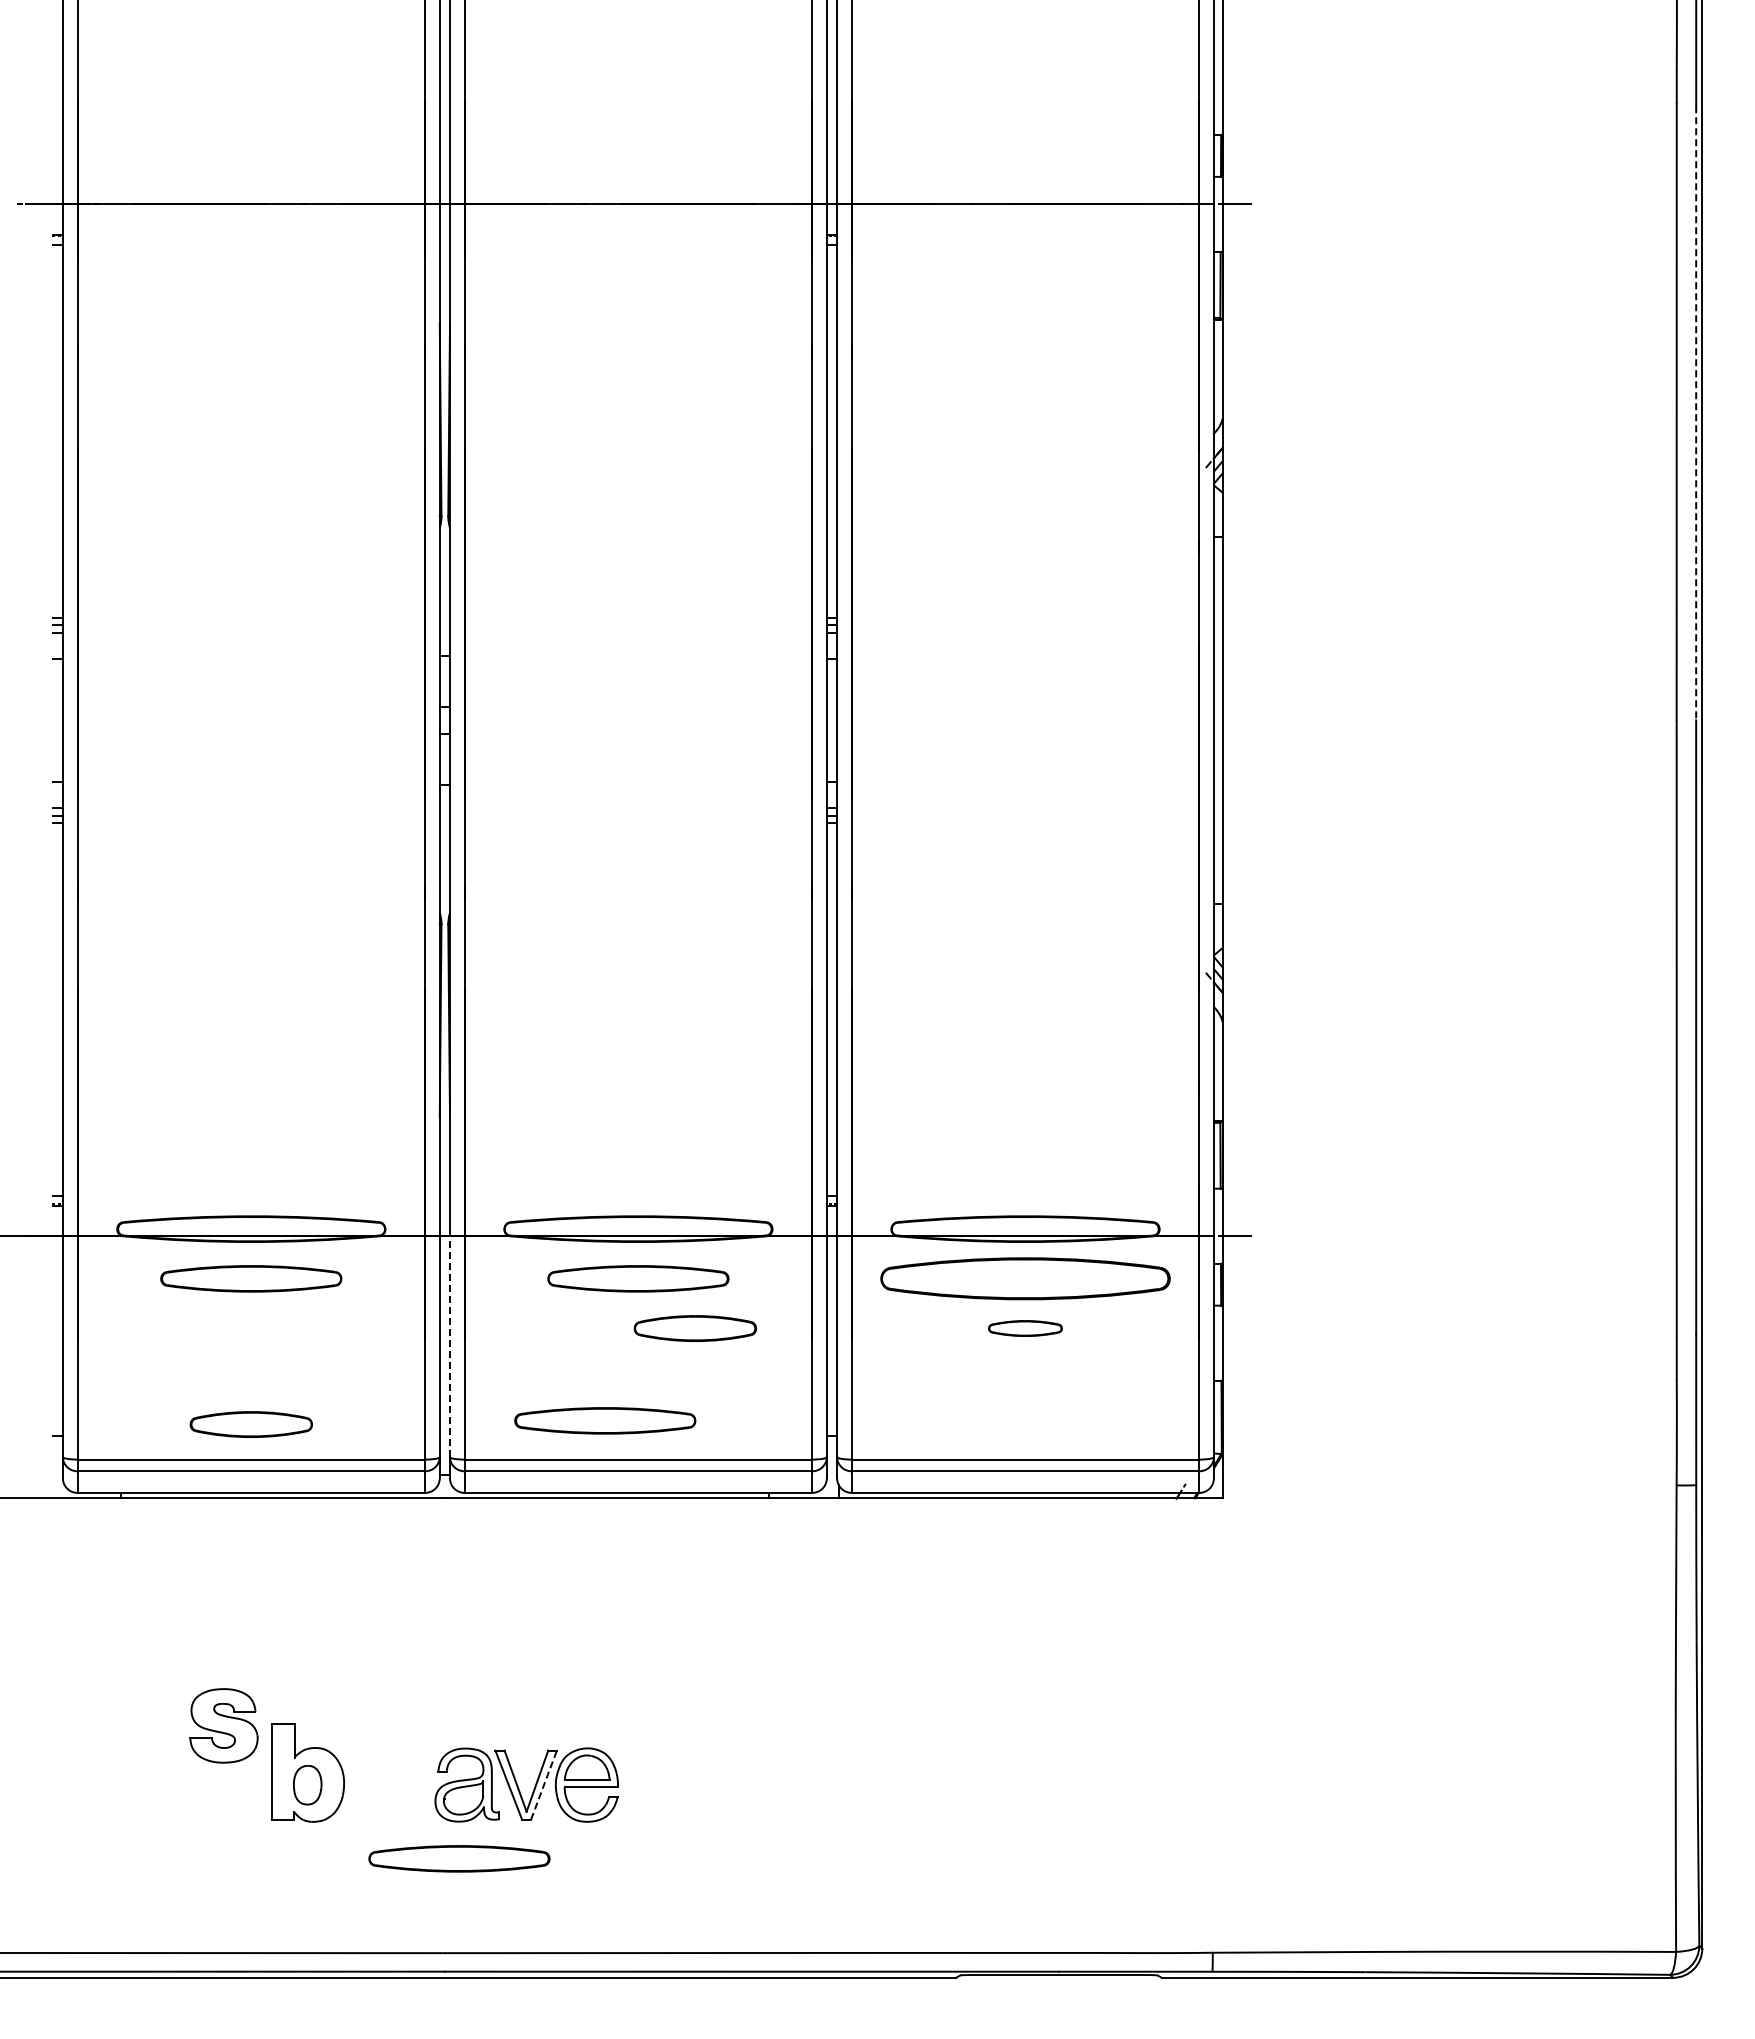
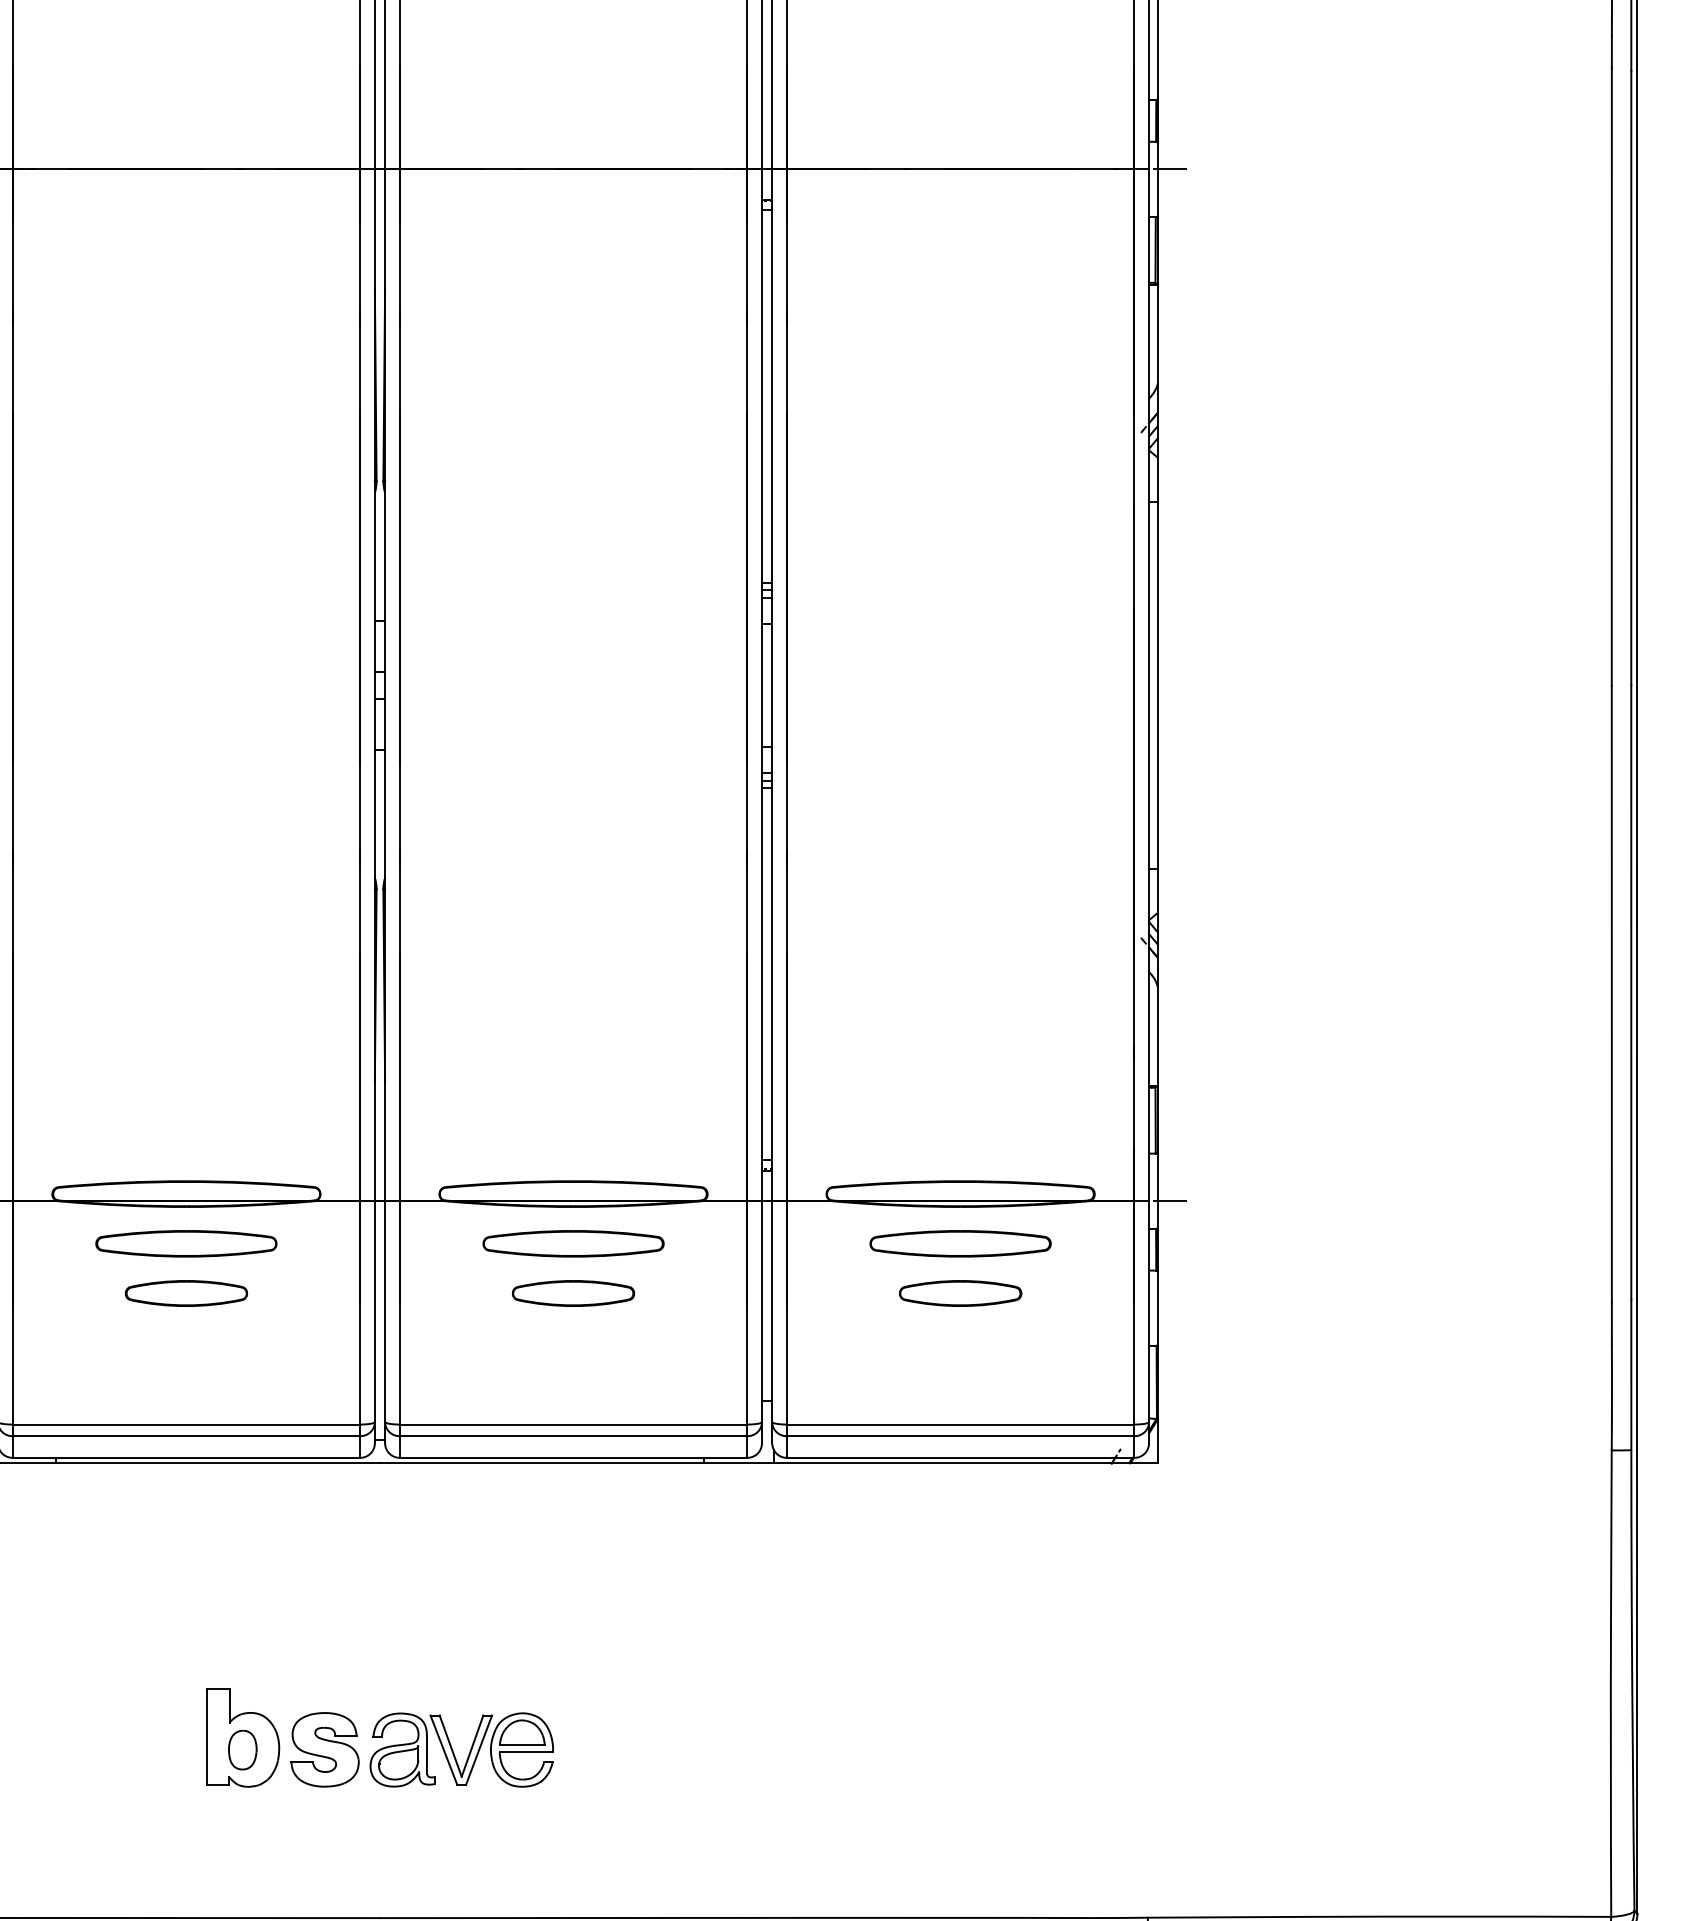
line: (1696, 413) -> (1631, 378), dashed -> solid
part: (1025, 1278) -> (960, 1243), size x0.62
part: (694, 1328) -> (572, 1293), moved
part: (1025, 1328) -> (960, 1293), size x1.67
line: (450, 1346) -> (385, 1311), dashed -> solid
part: (605, 1420) -> (540, 1385), removed
part: (250, 1424) -> (185, 1293), moved
part: (223, 1725) -> (324, 1749), moved
line: (543, 1785) -> (478, 1750), dashed -> solid
part: (459, 1858) -> (394, 1823), removed

